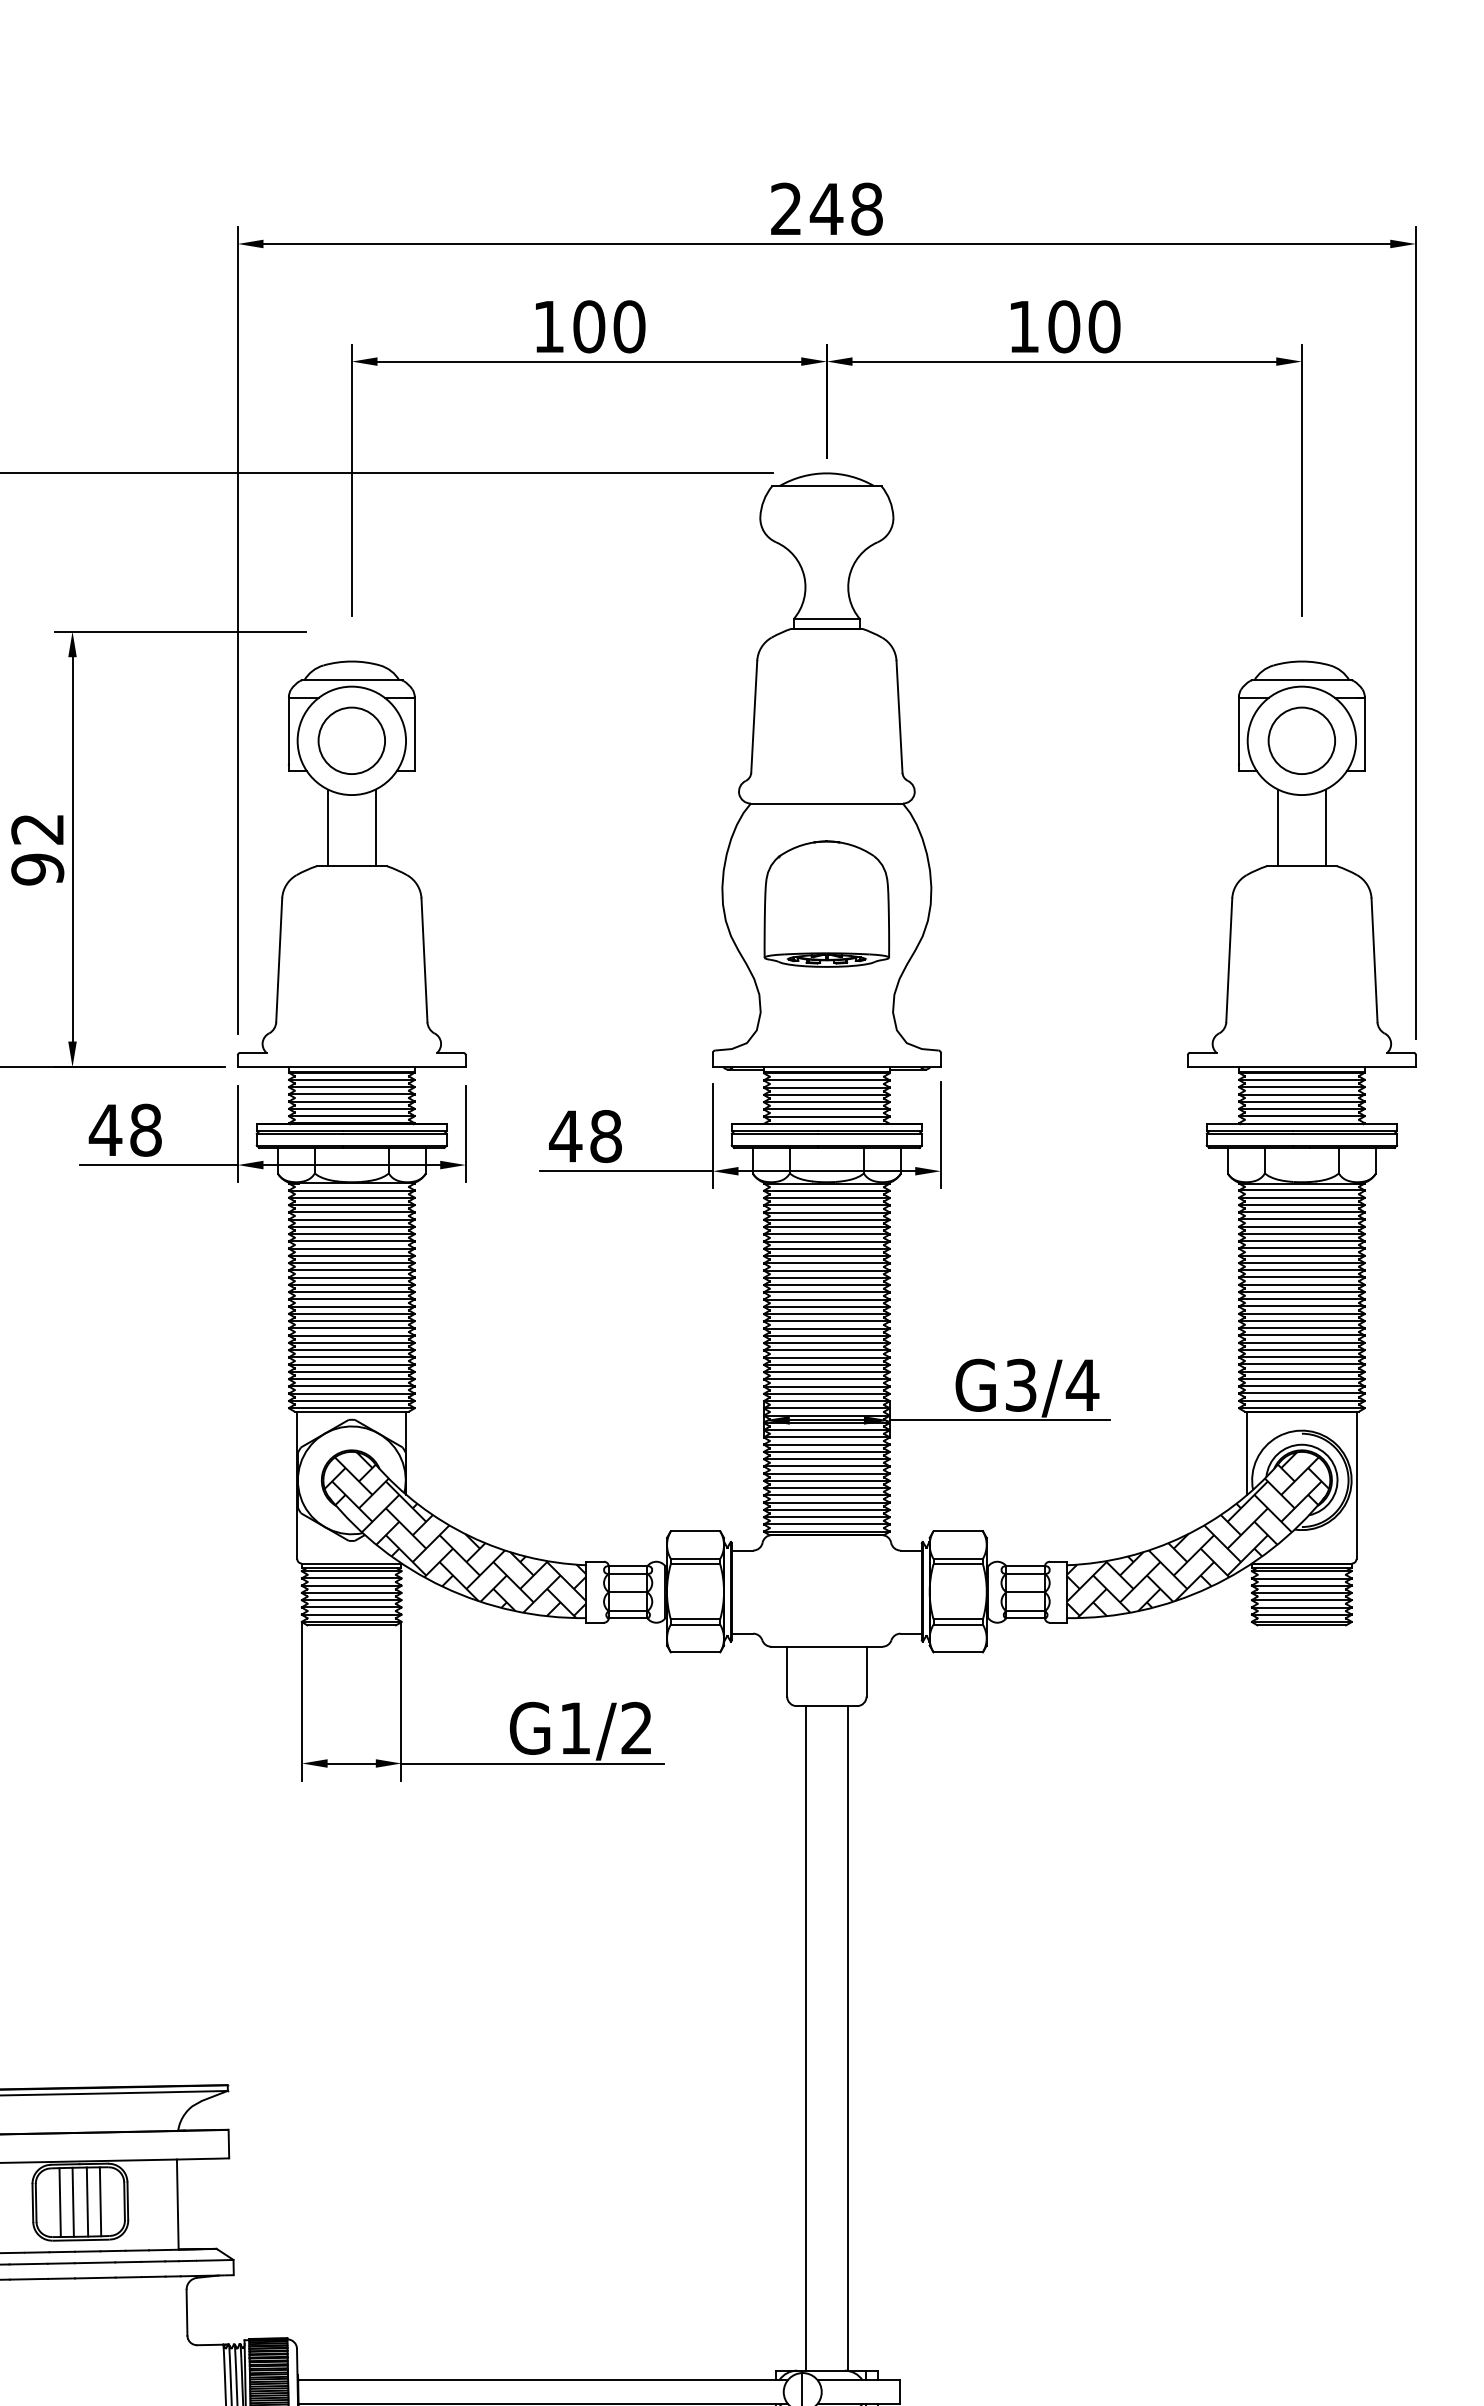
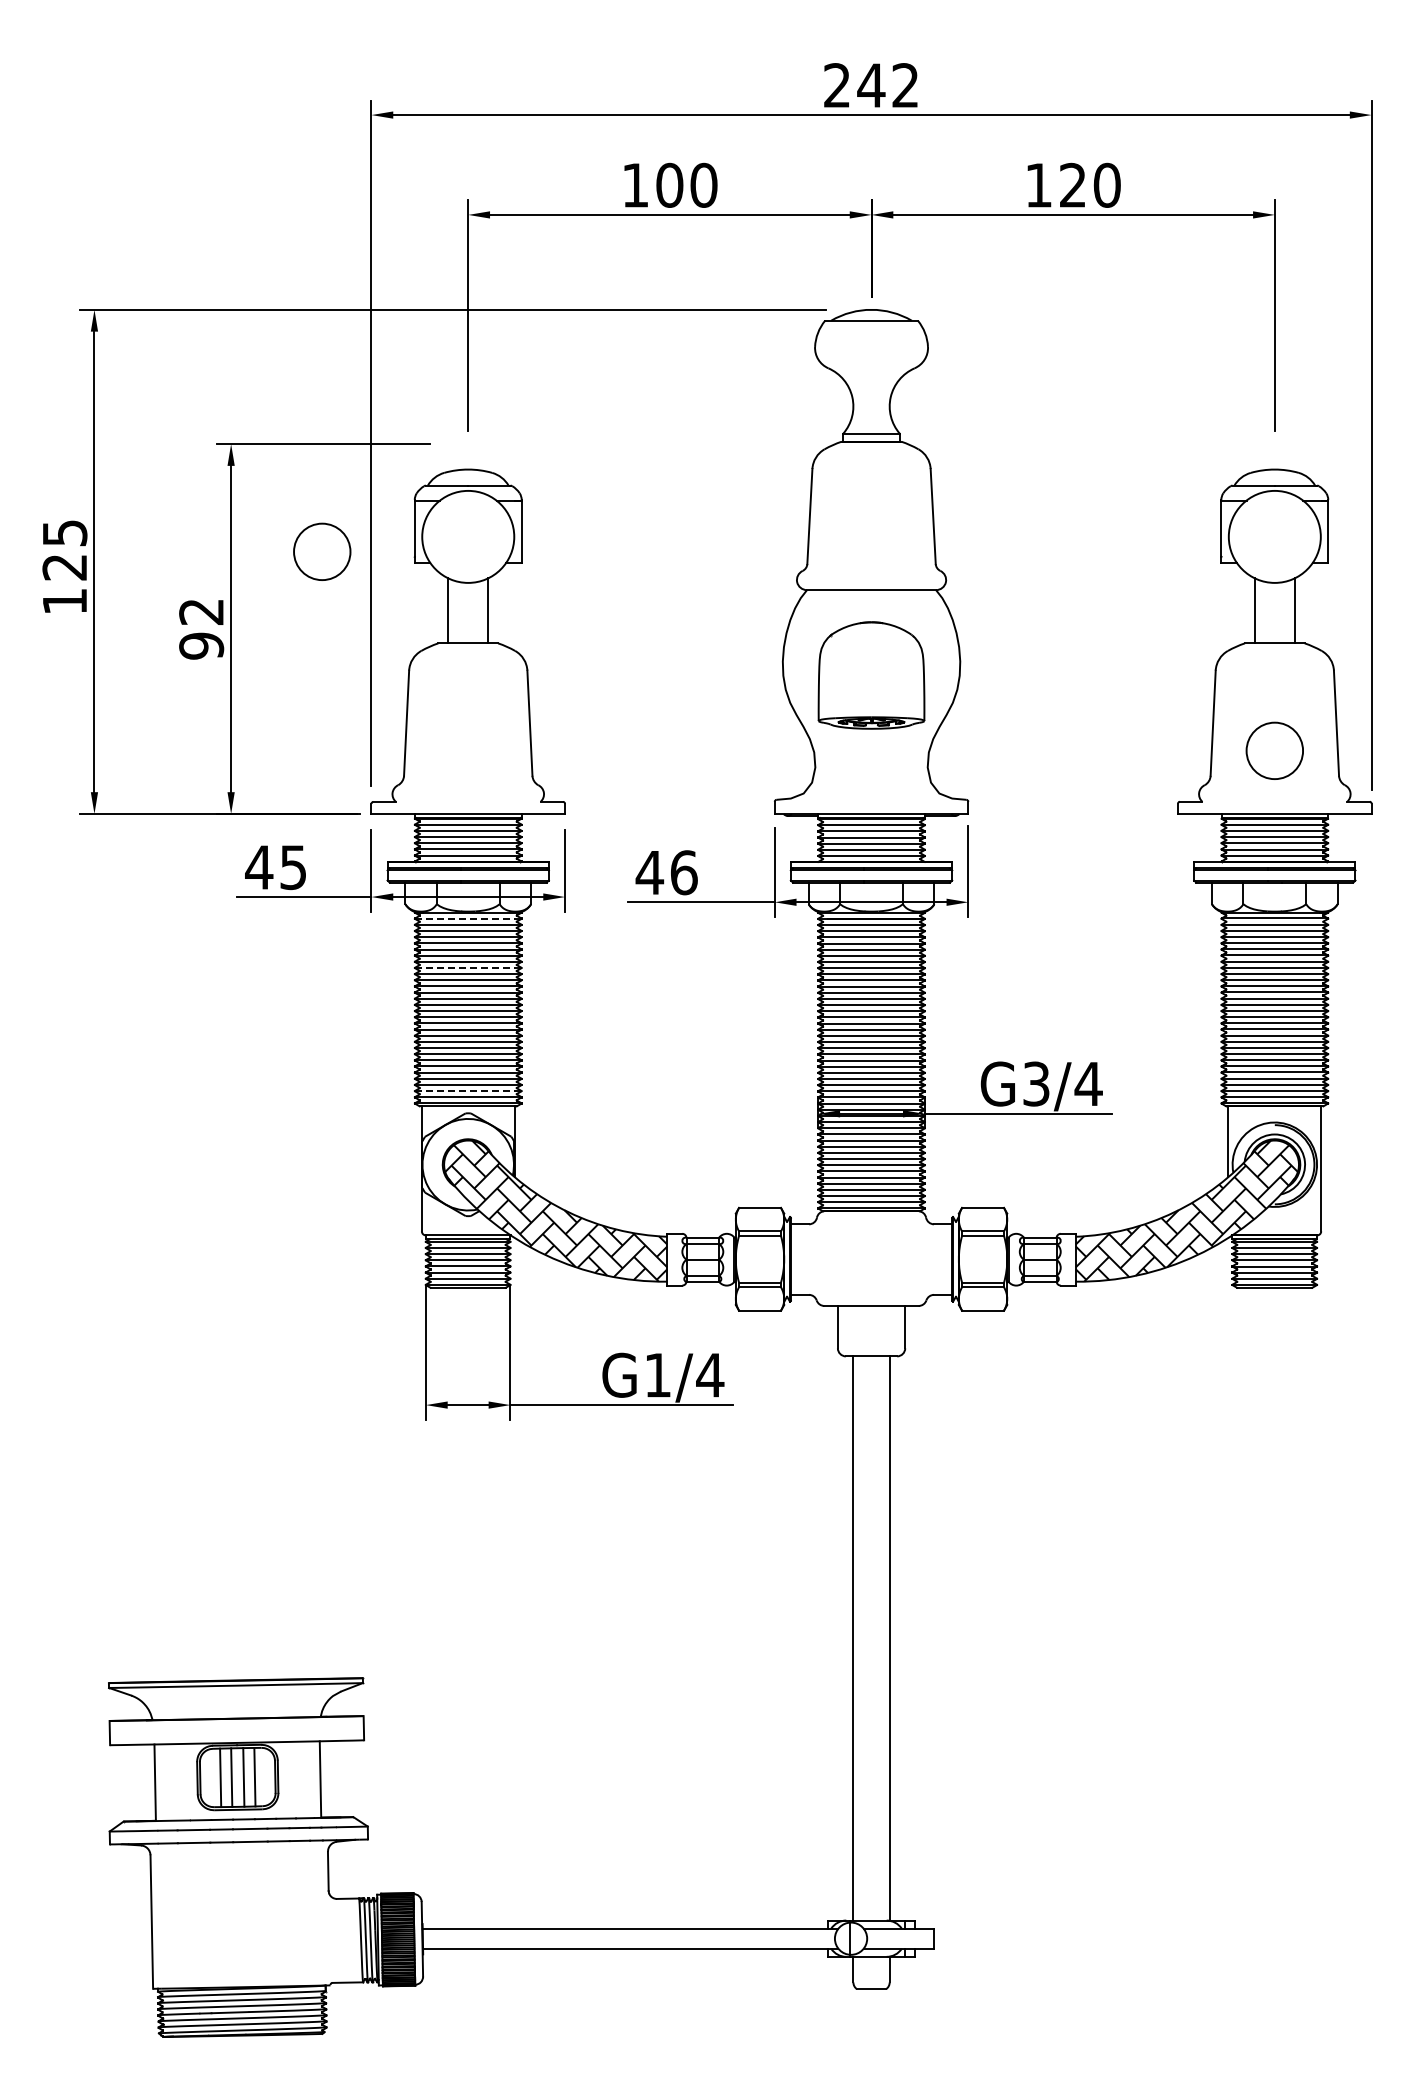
text: (866, 209) -> (905, 85), 248 -> 242
text: (1063, 325) -> (1072, 184), 100 -> 120
circle: (352, 740) -> (322, 551), moved
circle: (1301, 740) -> (1274, 750), moved
text: (145, 1130) -> (293, 867), 48 -> 45
text: (605, 1136) -> (683, 872), 48 -> 46
line: (352, 1190) -> (468, 918), solid -> dashed
line: (352, 1248) -> (468, 967), solid -> dashed
line: (352, 1394) -> (468, 1091), solid -> dashed
text: (637, 1727) -> (710, 1374), G1/2 -> G1/4

